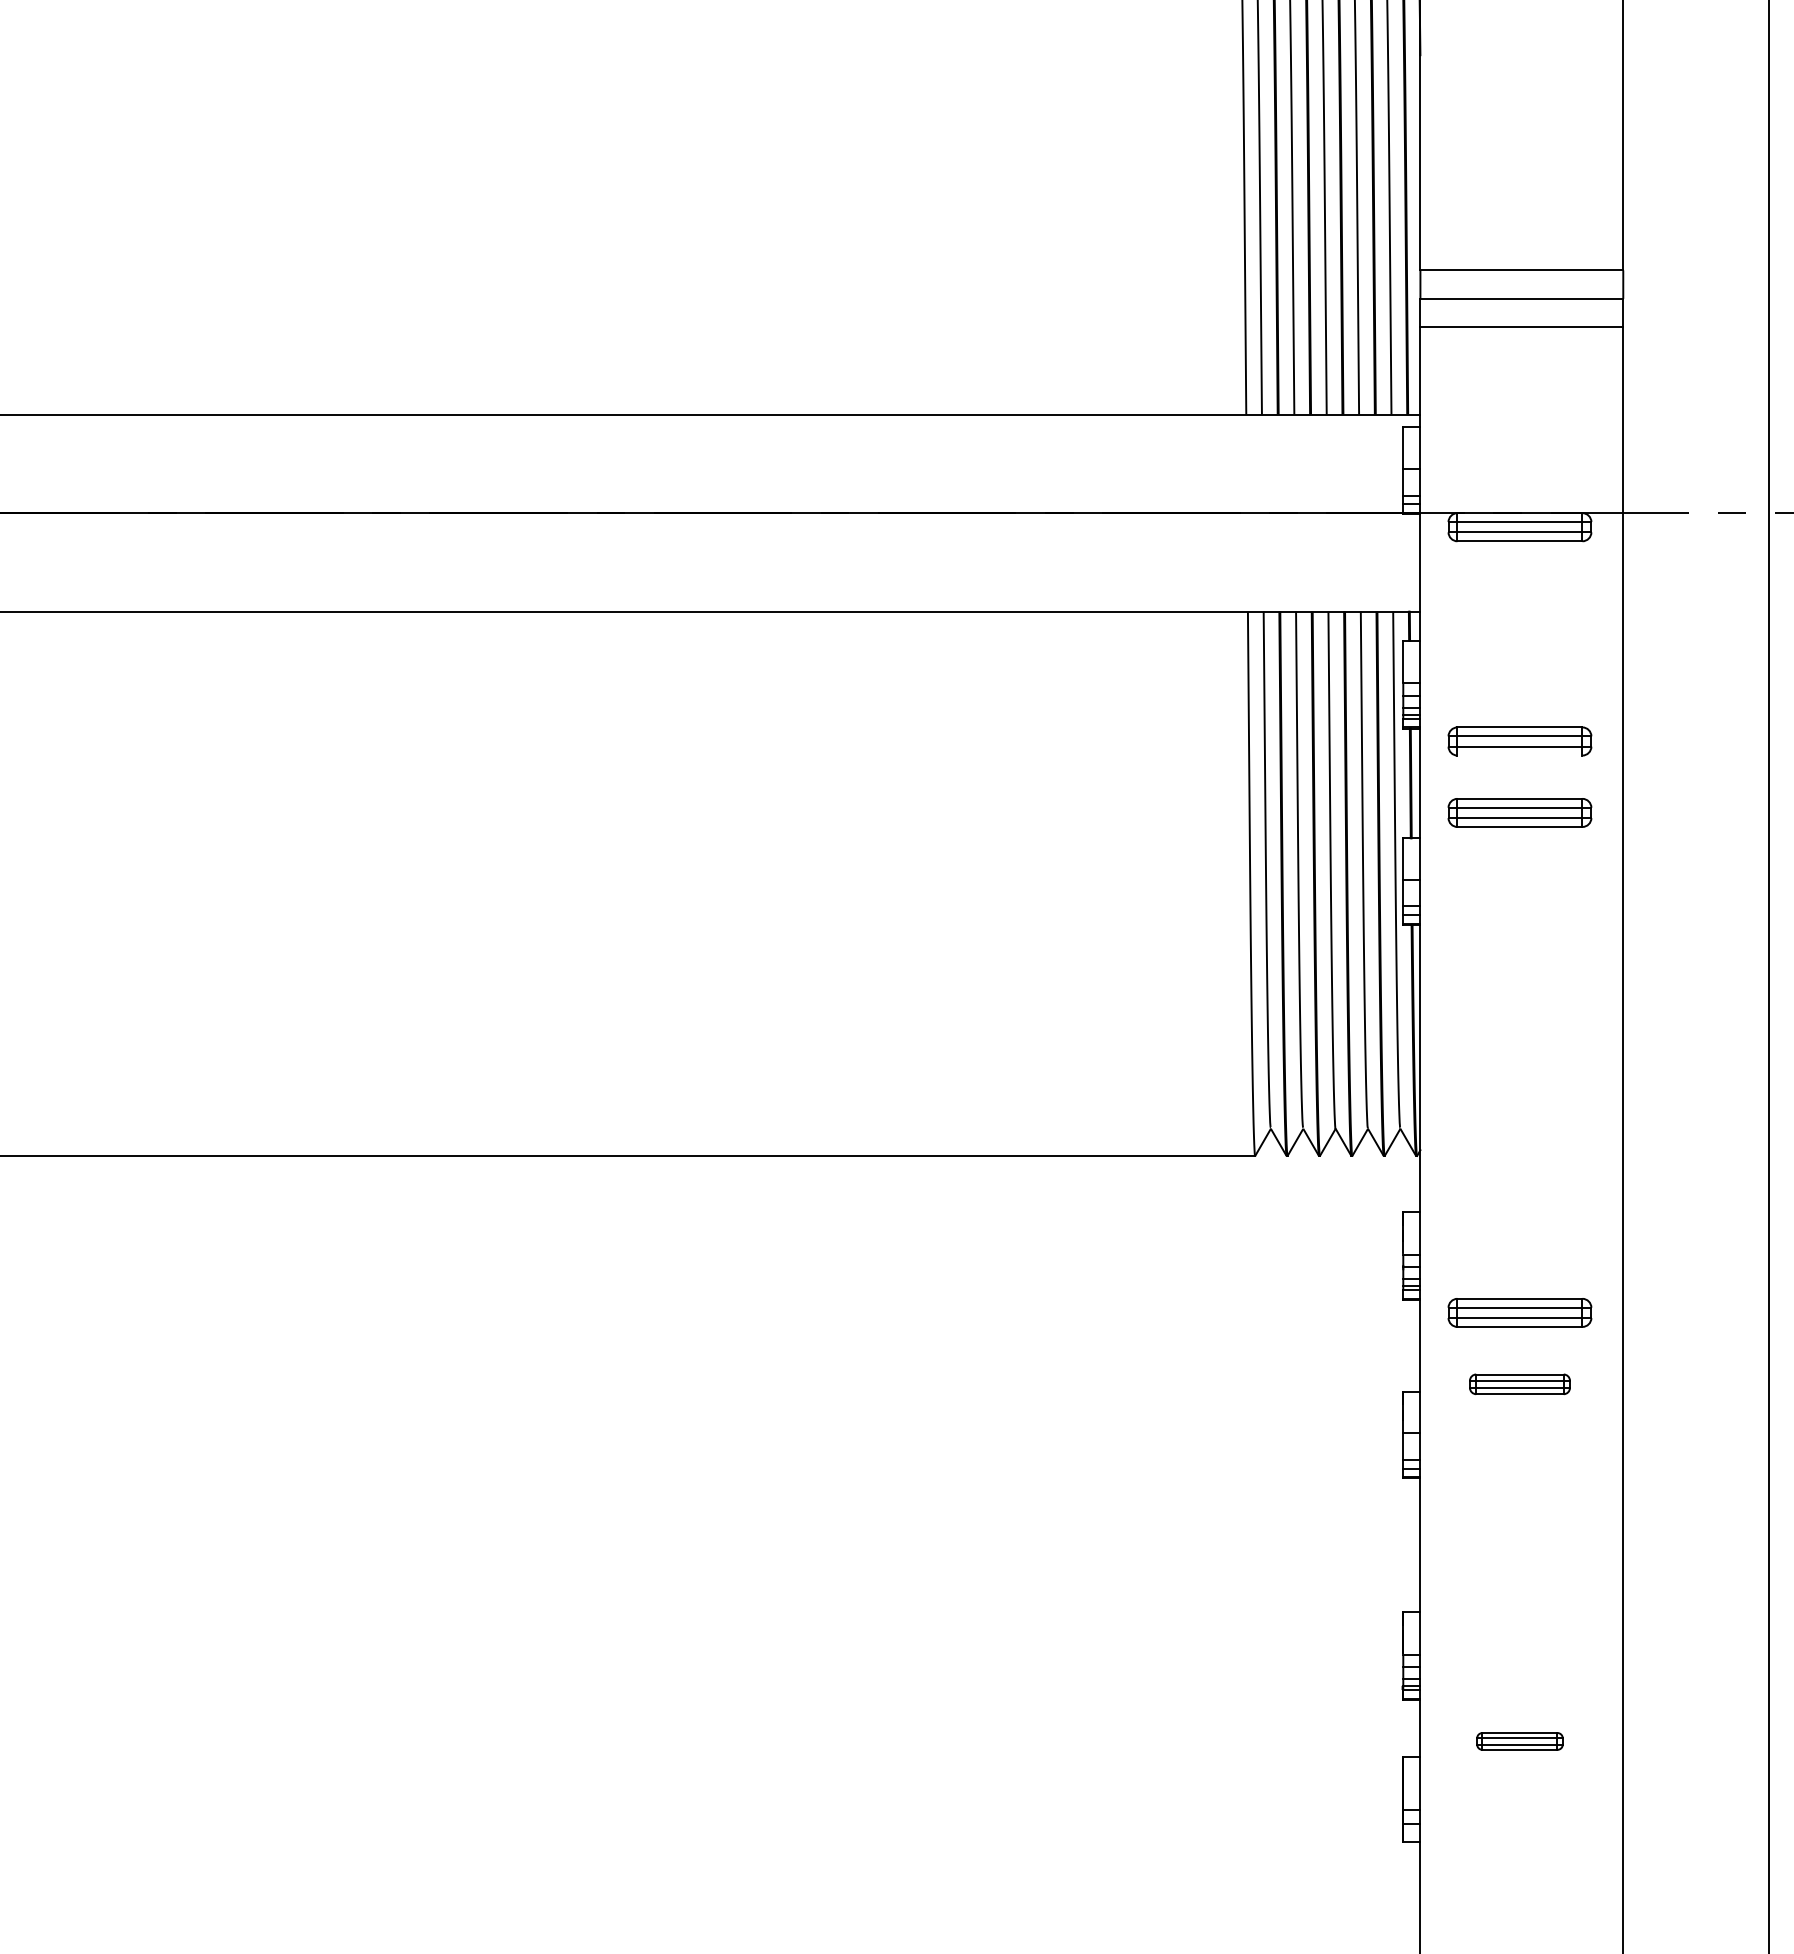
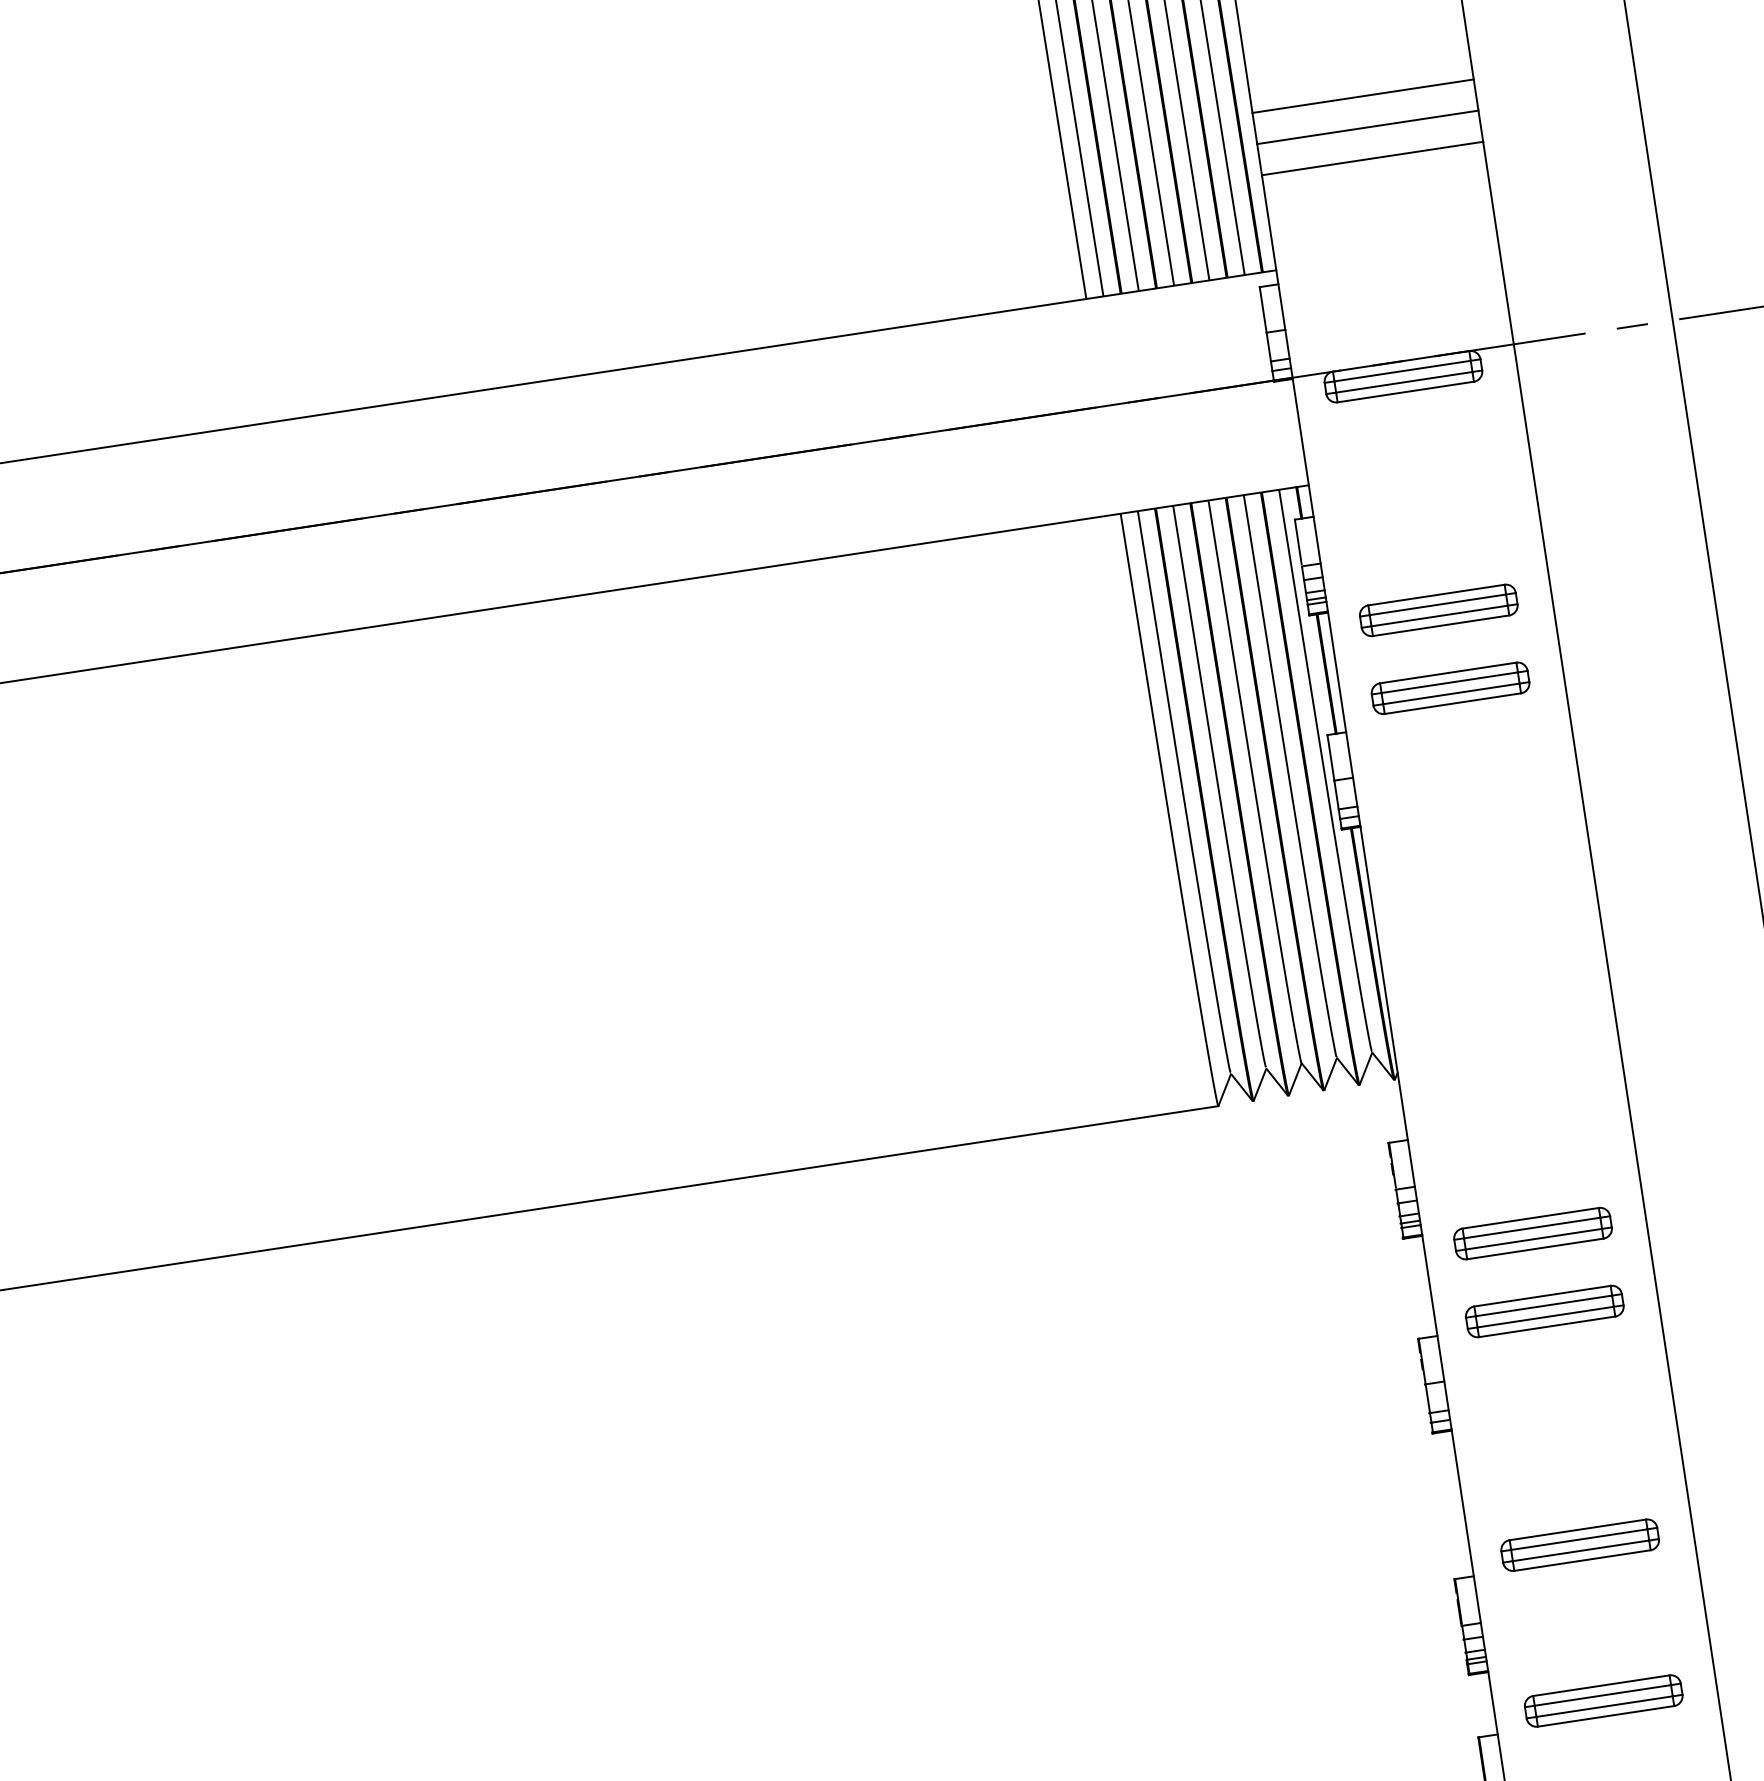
line: (1519, 755) -> (1440, 625), added
part: (1519, 1384) -> (1544, 1311), size x1.43
part: (1519, 1598) -> (1579, 1545), added
part: (1519, 1741) -> (1603, 1701), size x1.67

